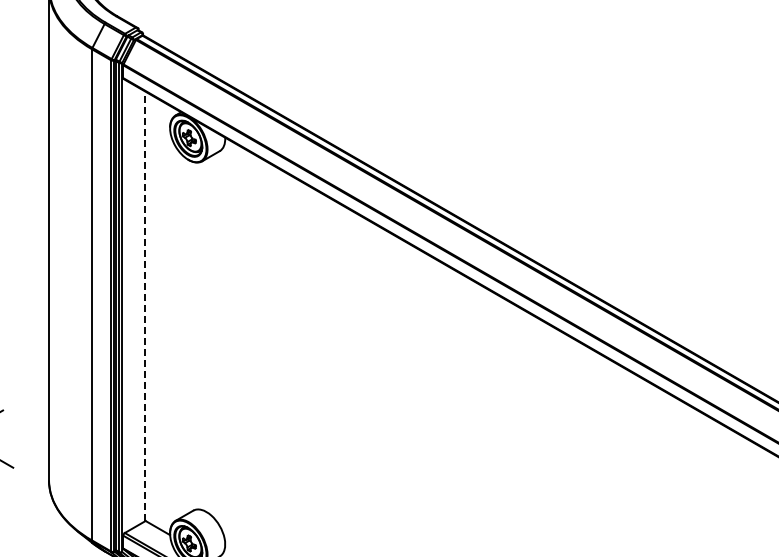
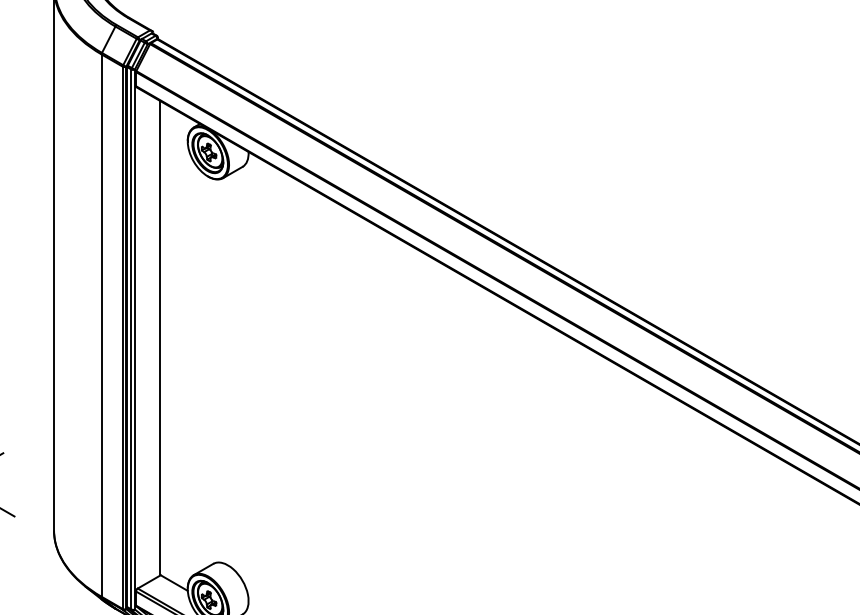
line: (145, 306) -> (160, 338), dashed -> solid

